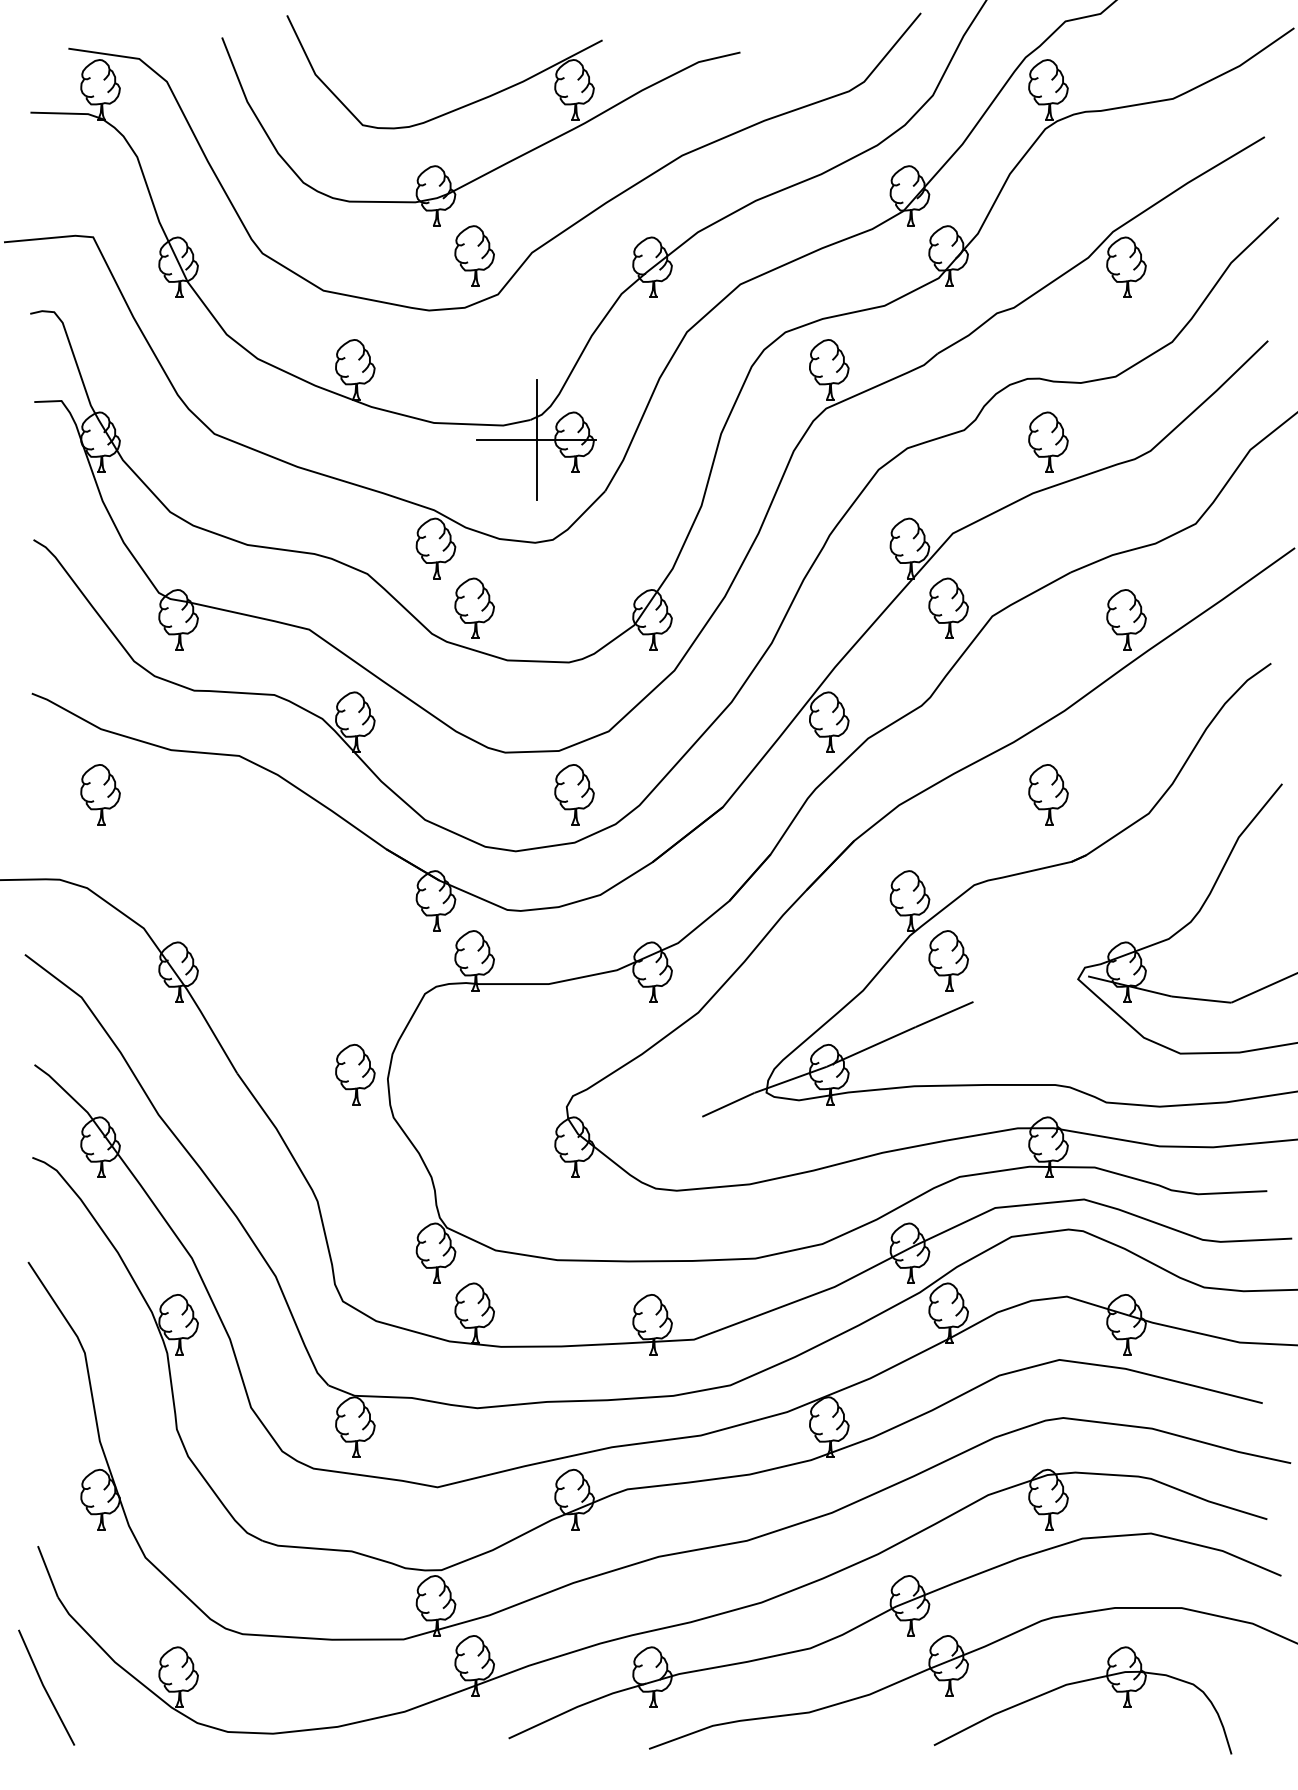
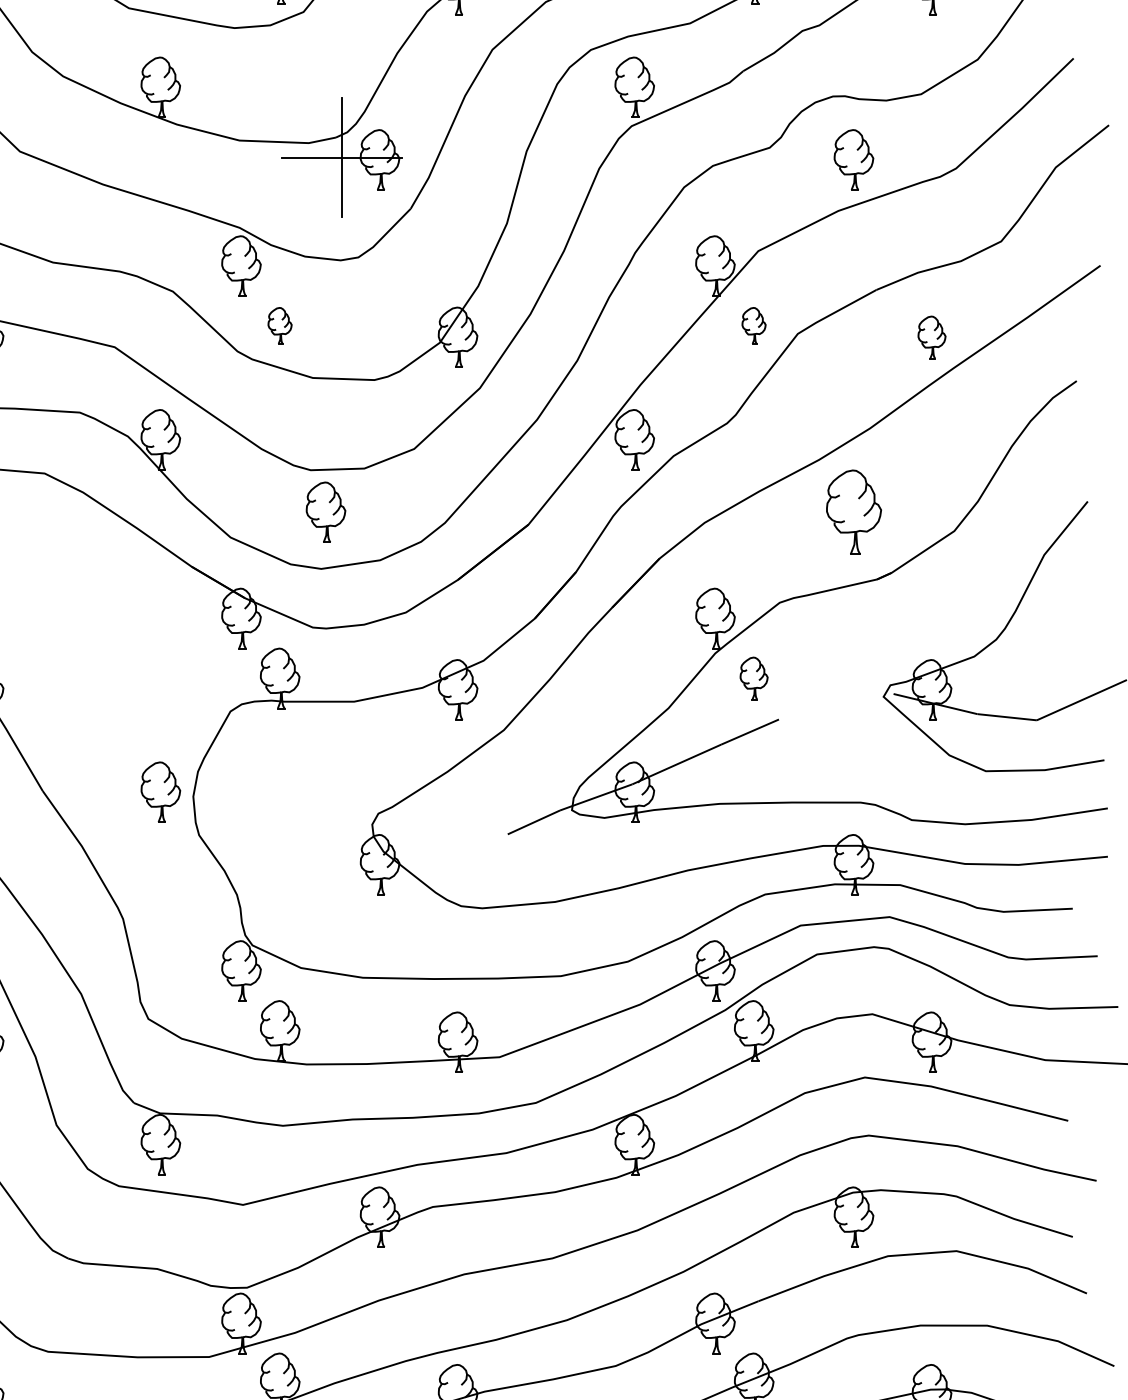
part: (474, 607) -> (279, 325), size x0.6
part: (948, 607) -> (753, 325), size x0.6
part: (1126, 619) -> (931, 337), size x0.7
part: (574, 794) -> (325, 512), moved
part: (1048, 794) -> (853, 512), size x1.4
part: (948, 960) -> (753, 678), size x0.7

